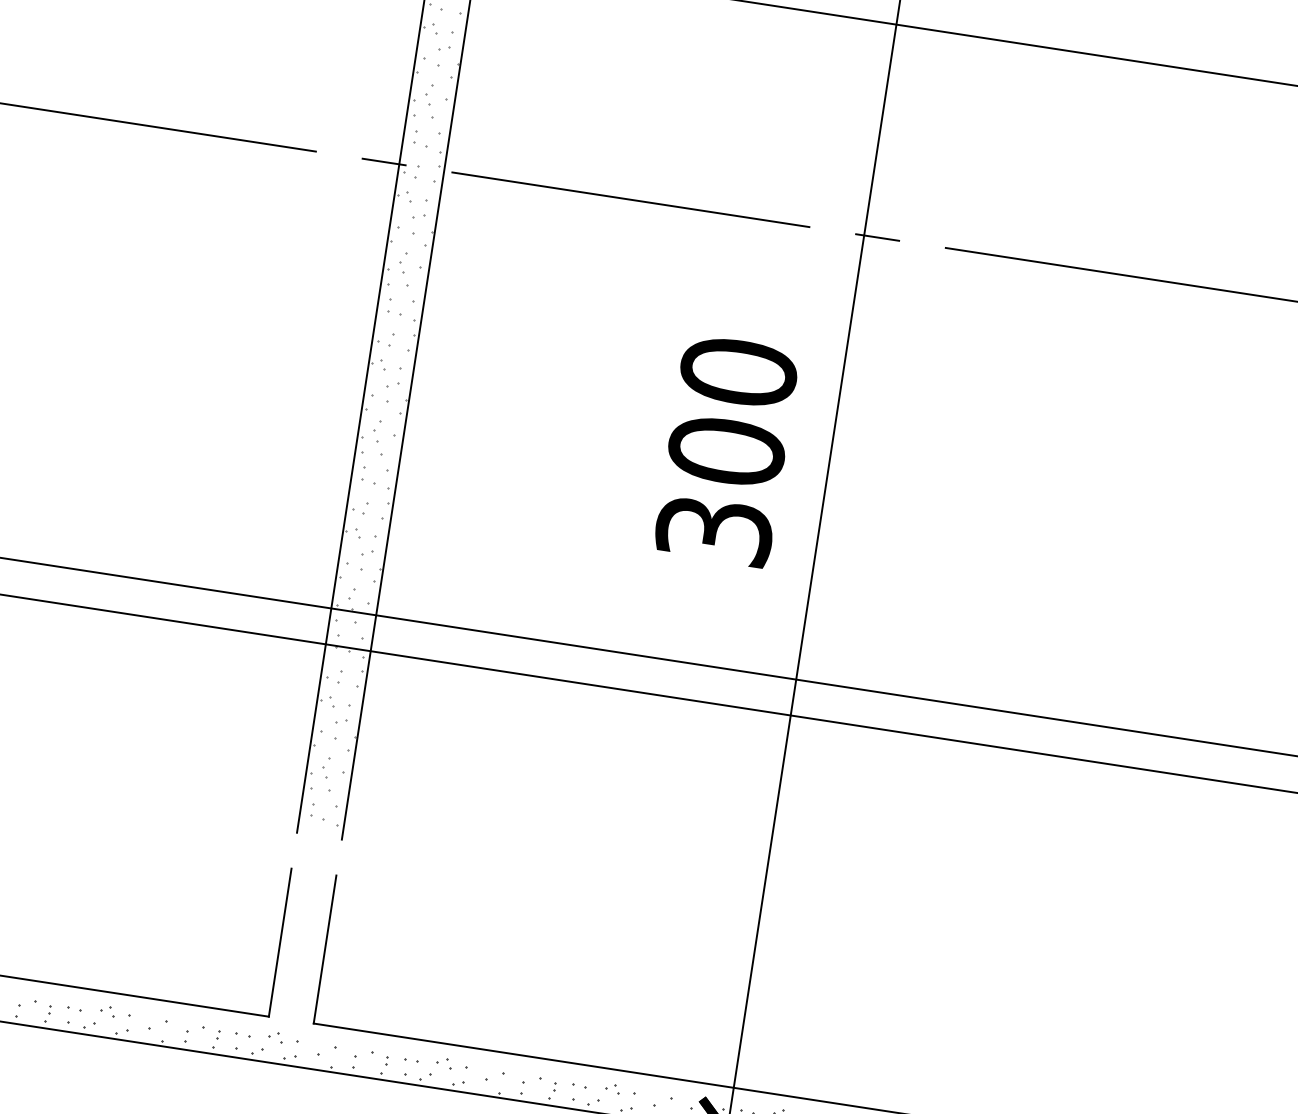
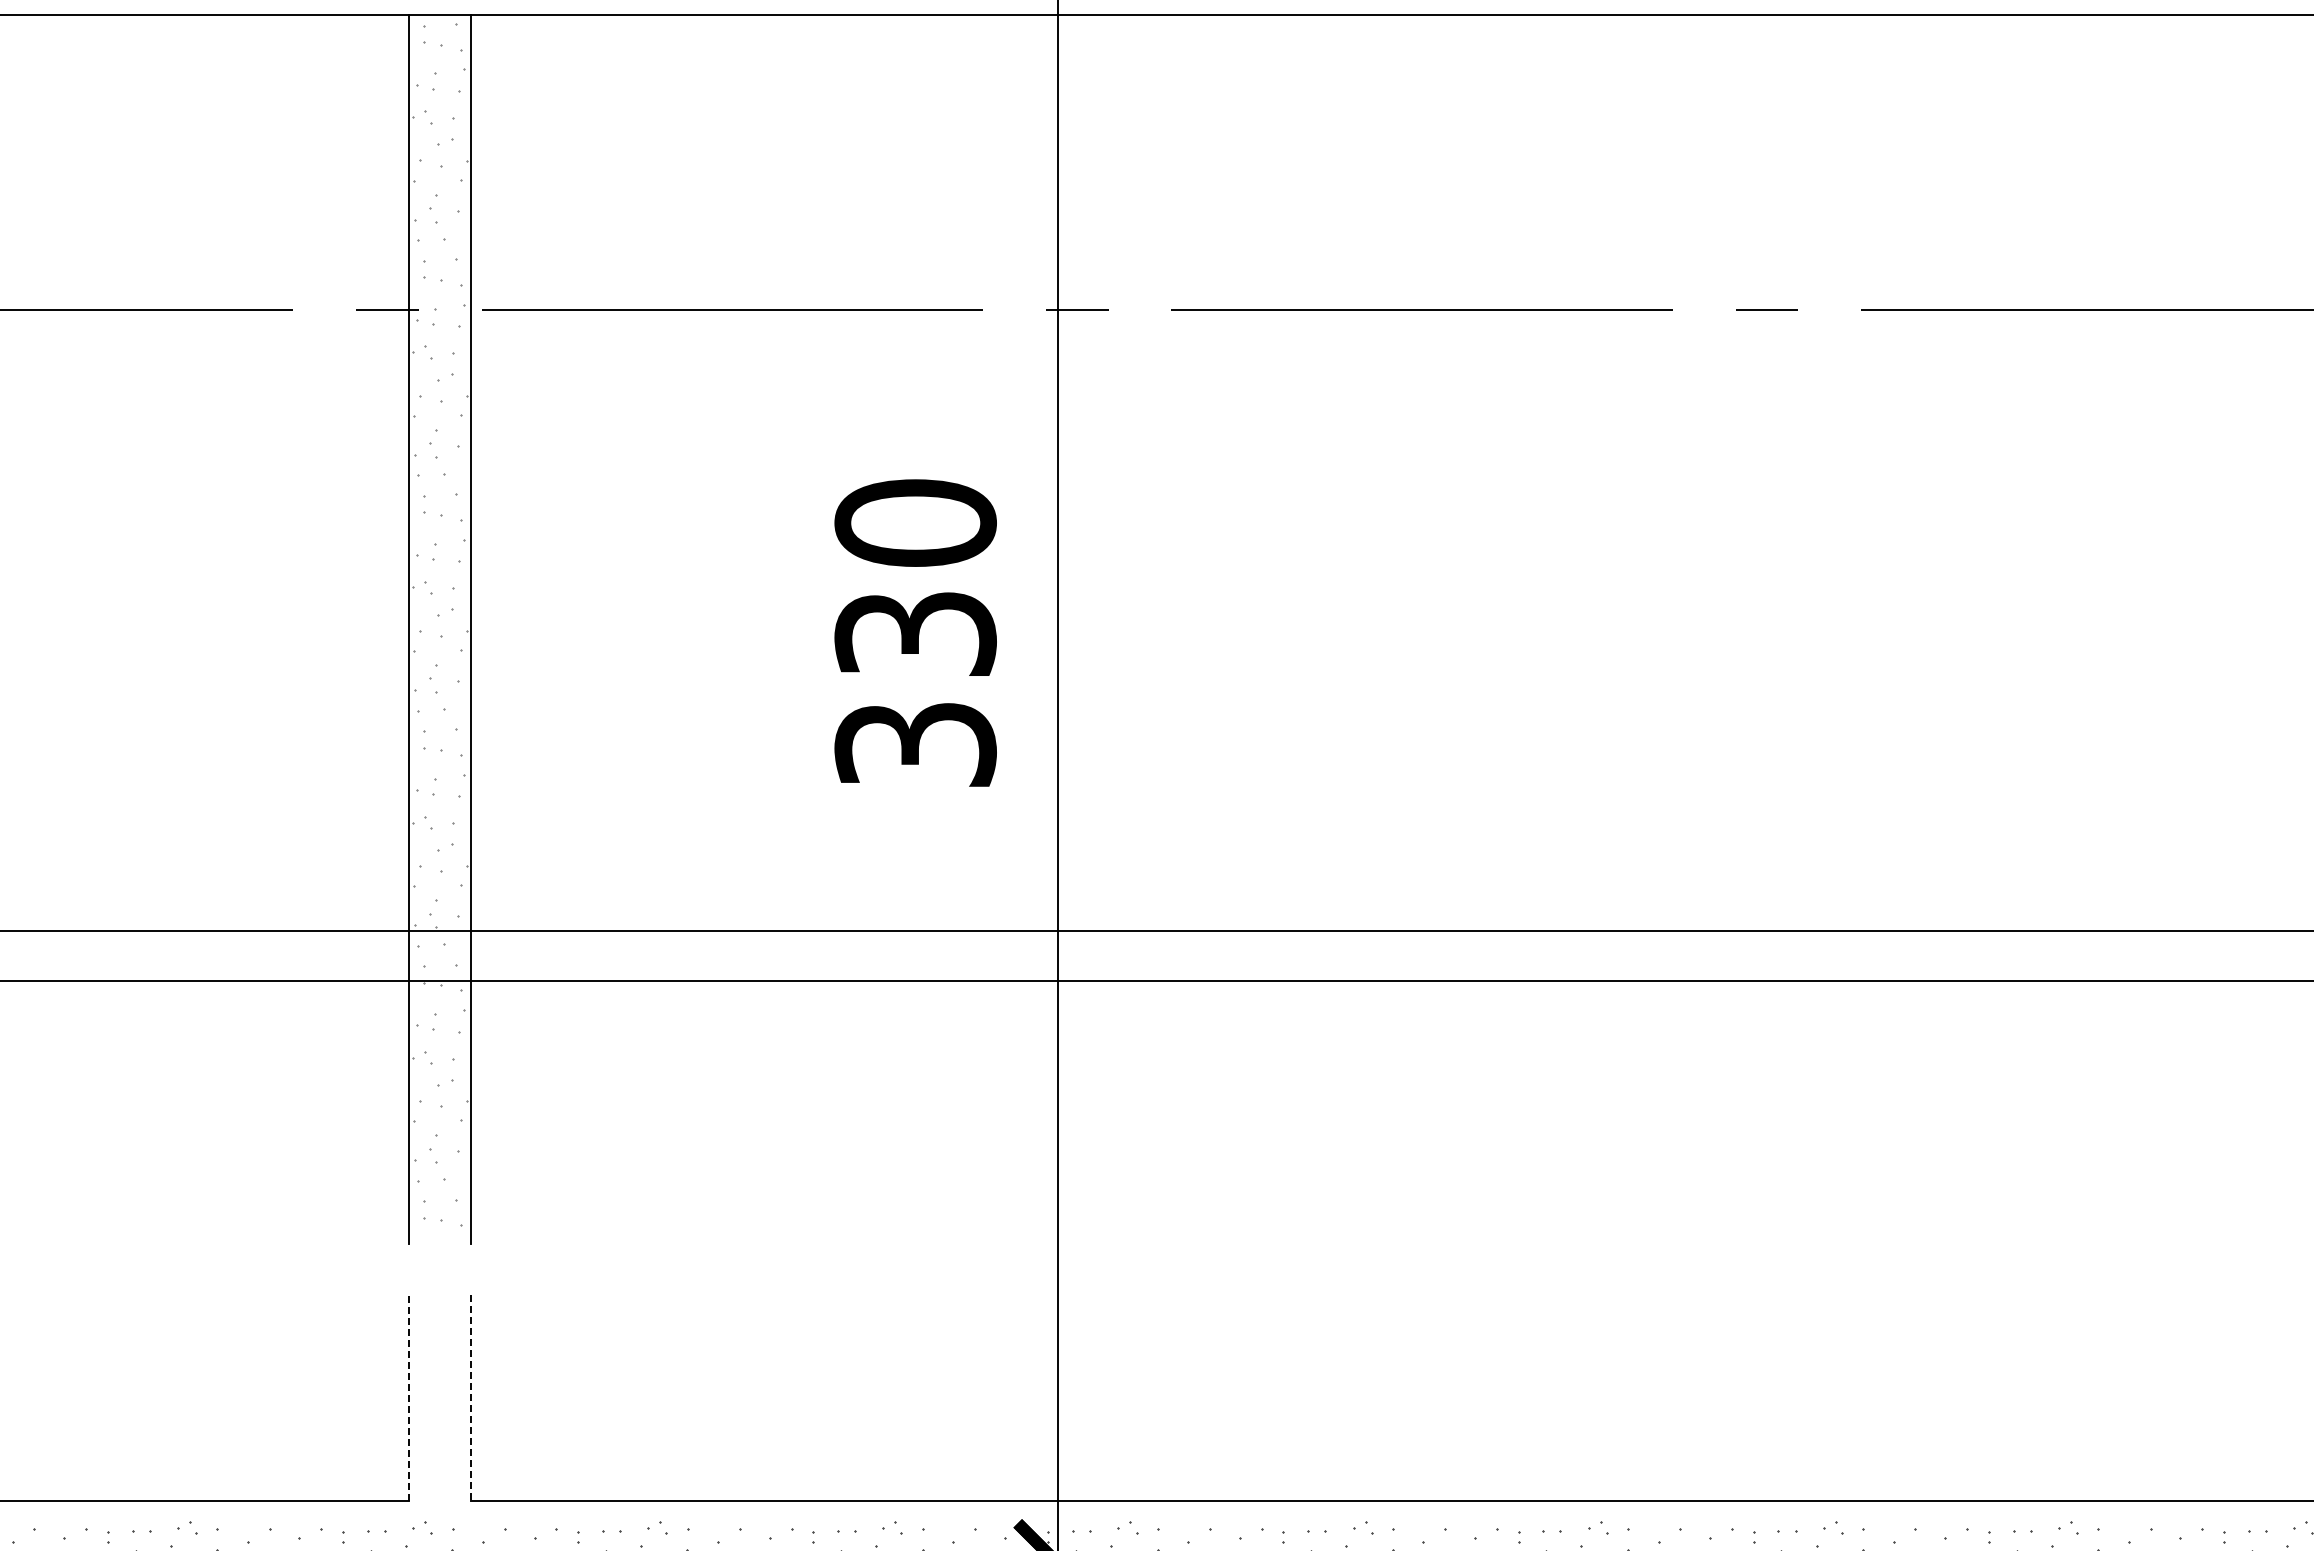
text: (726, 451) -> (915, 633), 300 -> 330
line: (280, 942) -> (408, 1397), solid -> dashed
line: (325, 949) -> (471, 1398), solid -> dashed

